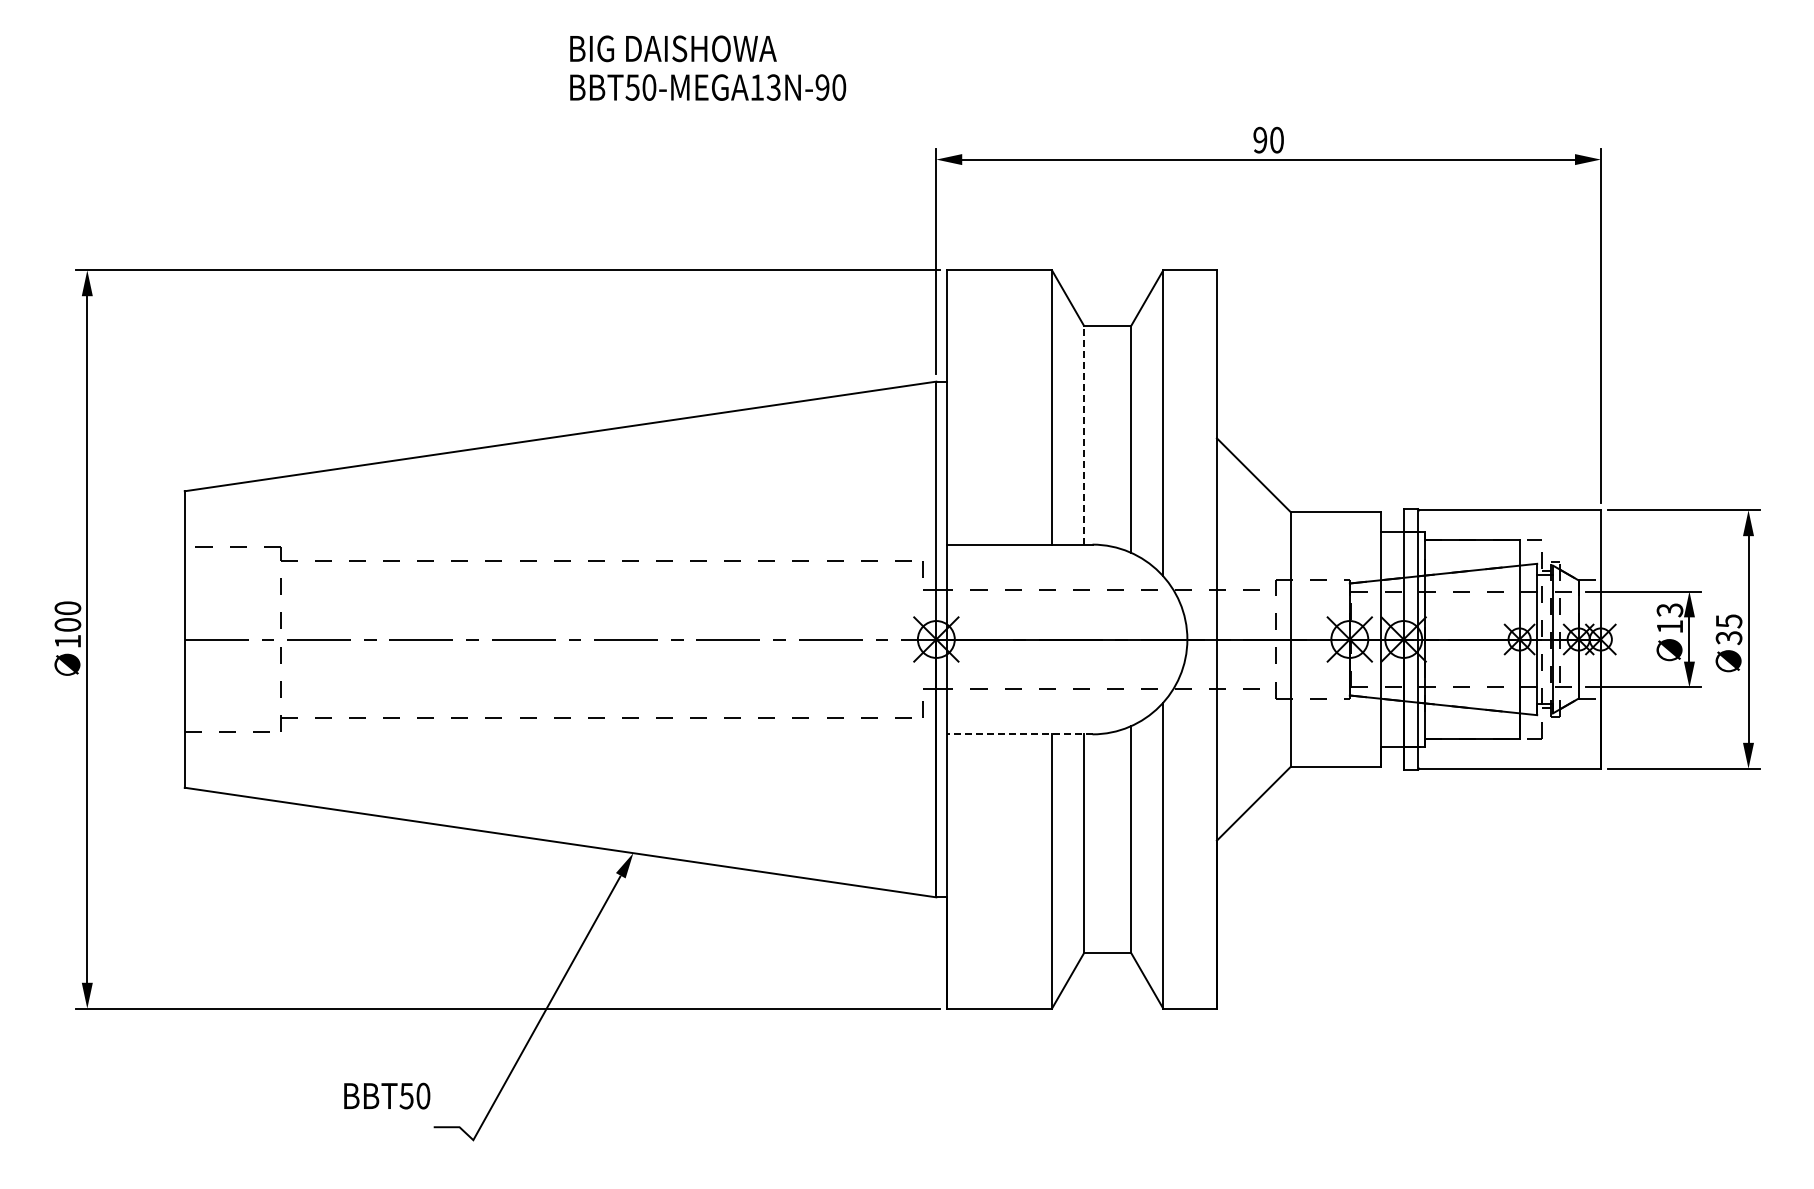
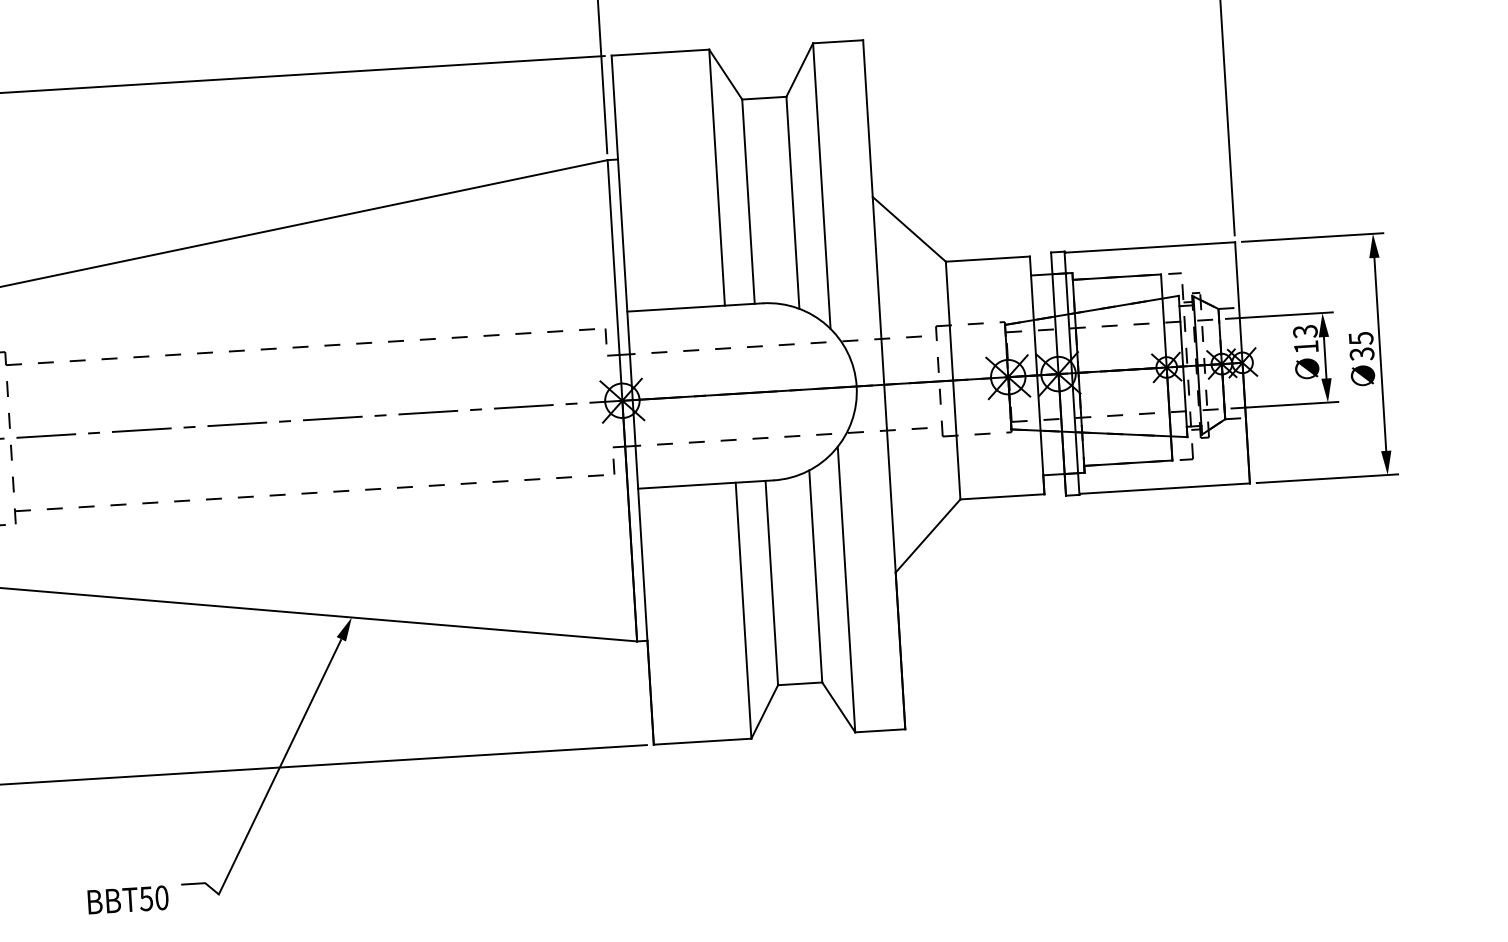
line: (1083, 434) -> (748, 201), dashed -> solid
line: (1019, 734) -> (705, 484), dashed -> solid
text: (387, 1095) -> (128, 899), moved

